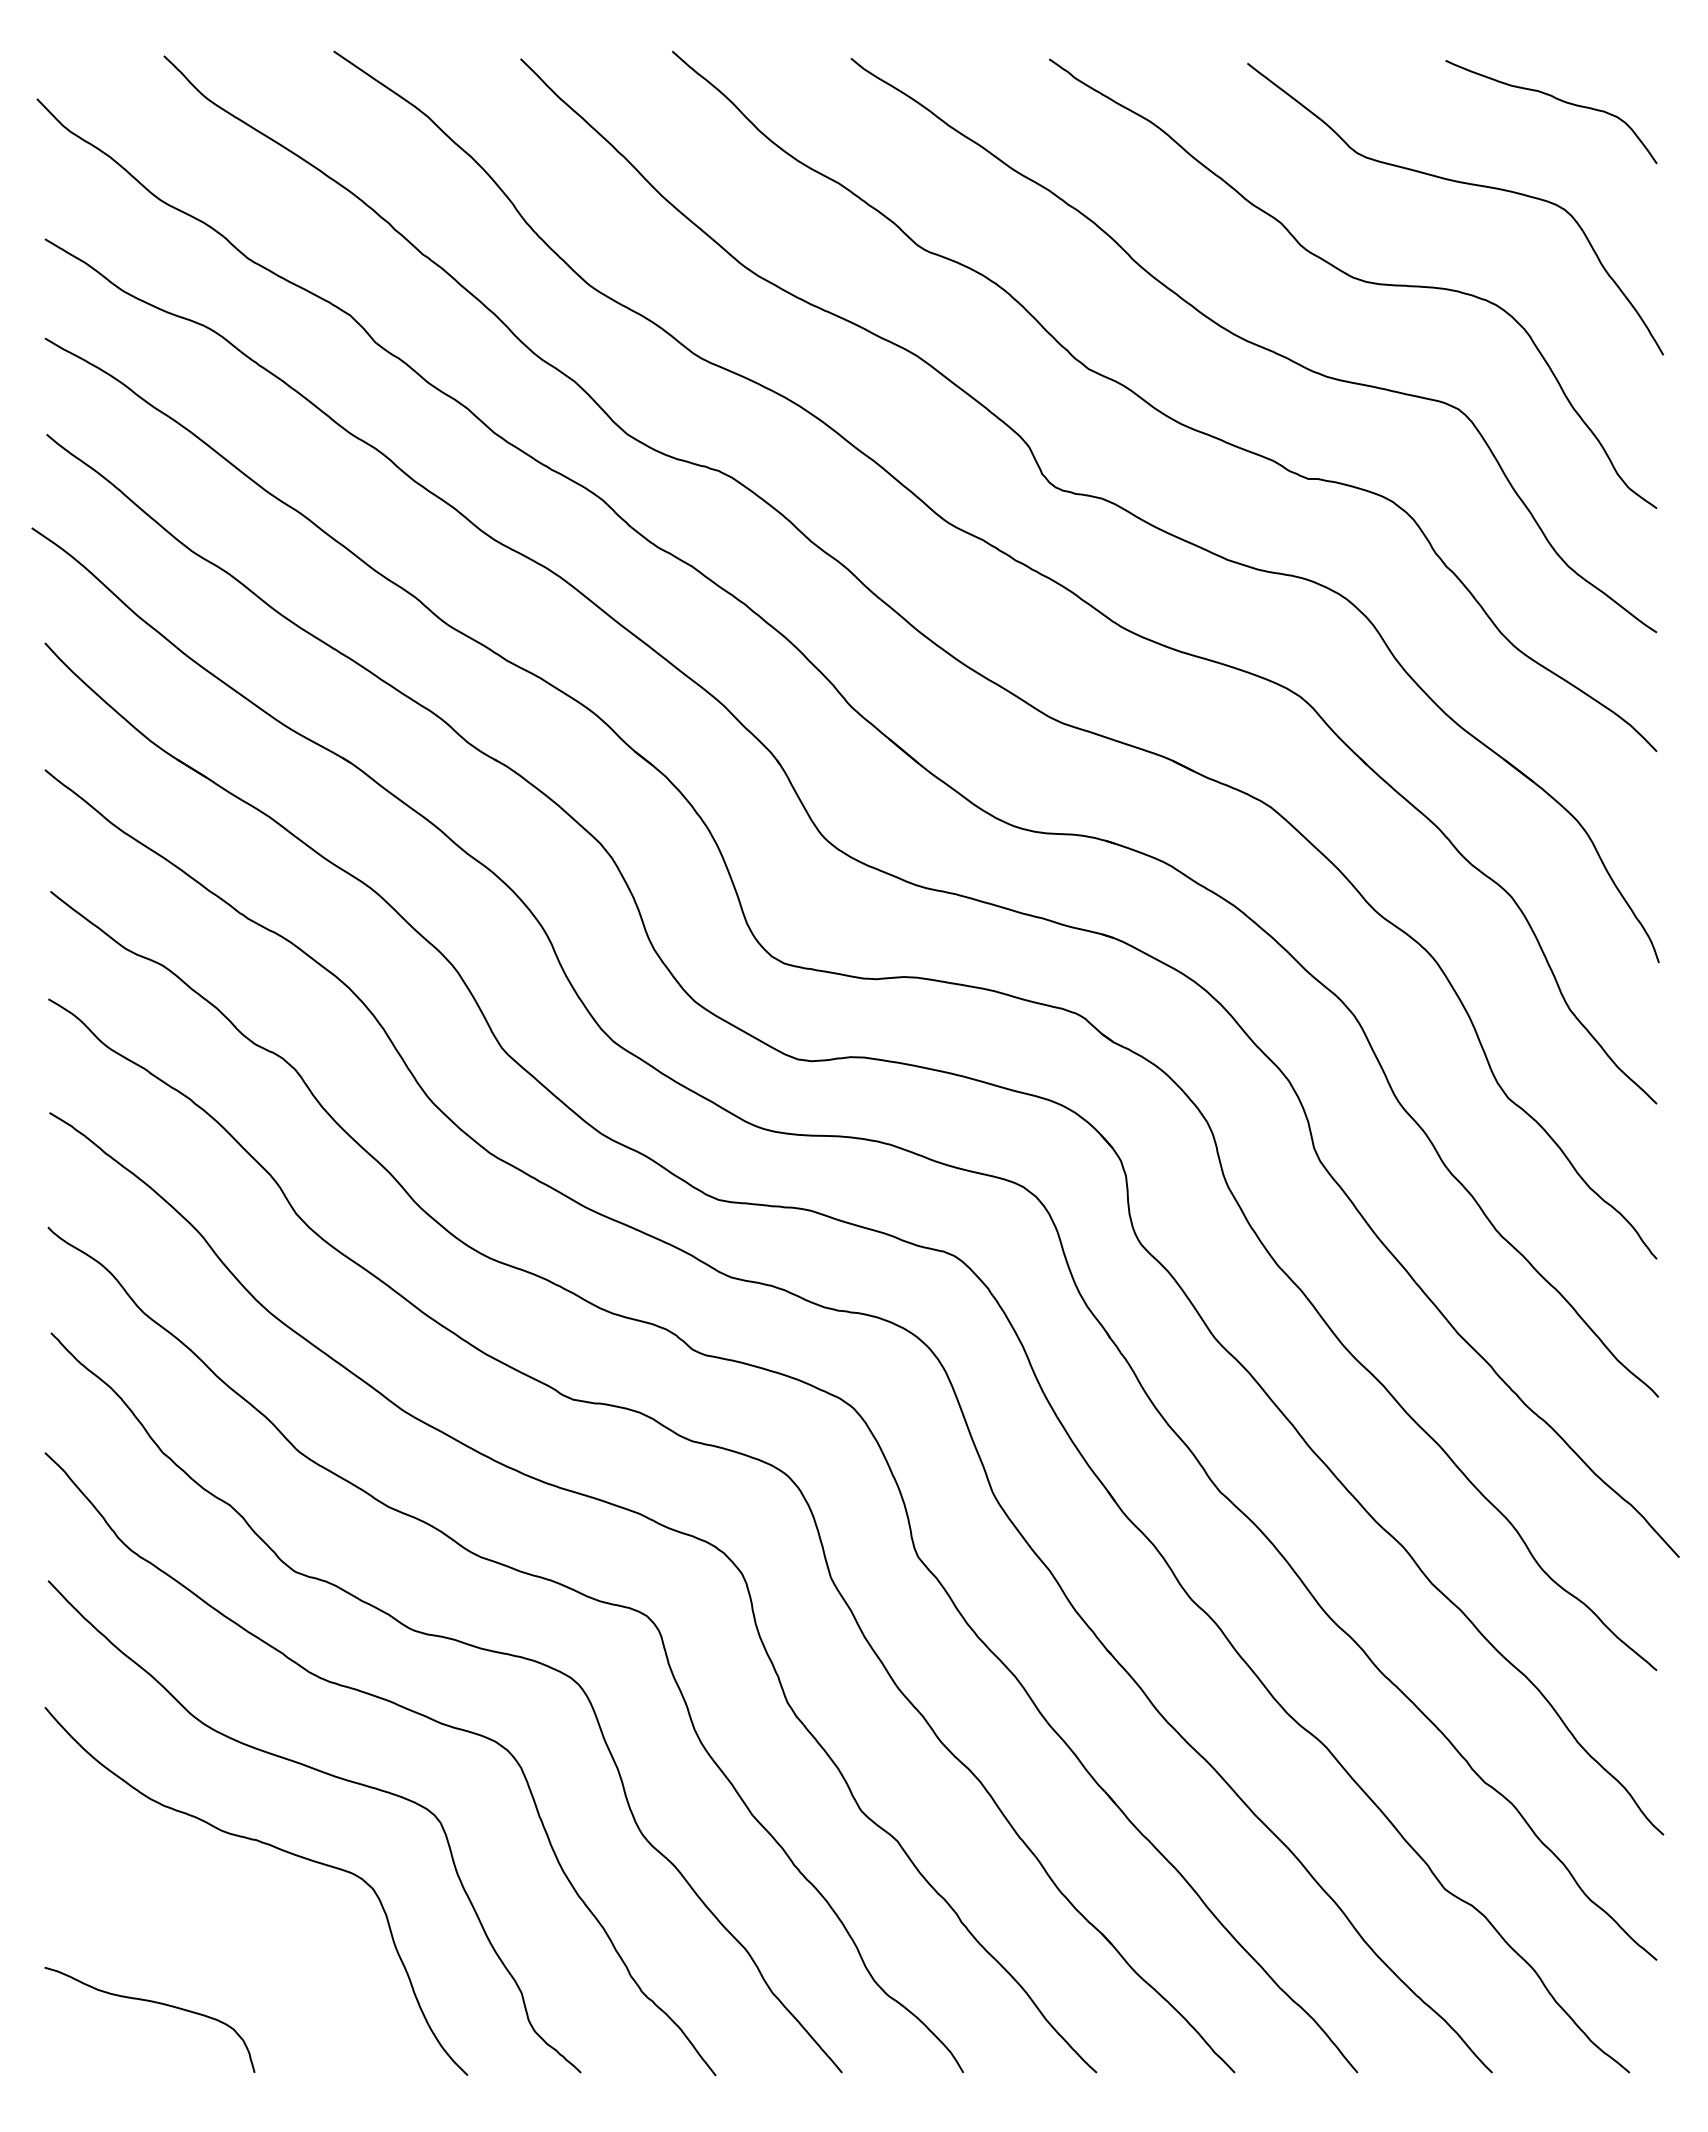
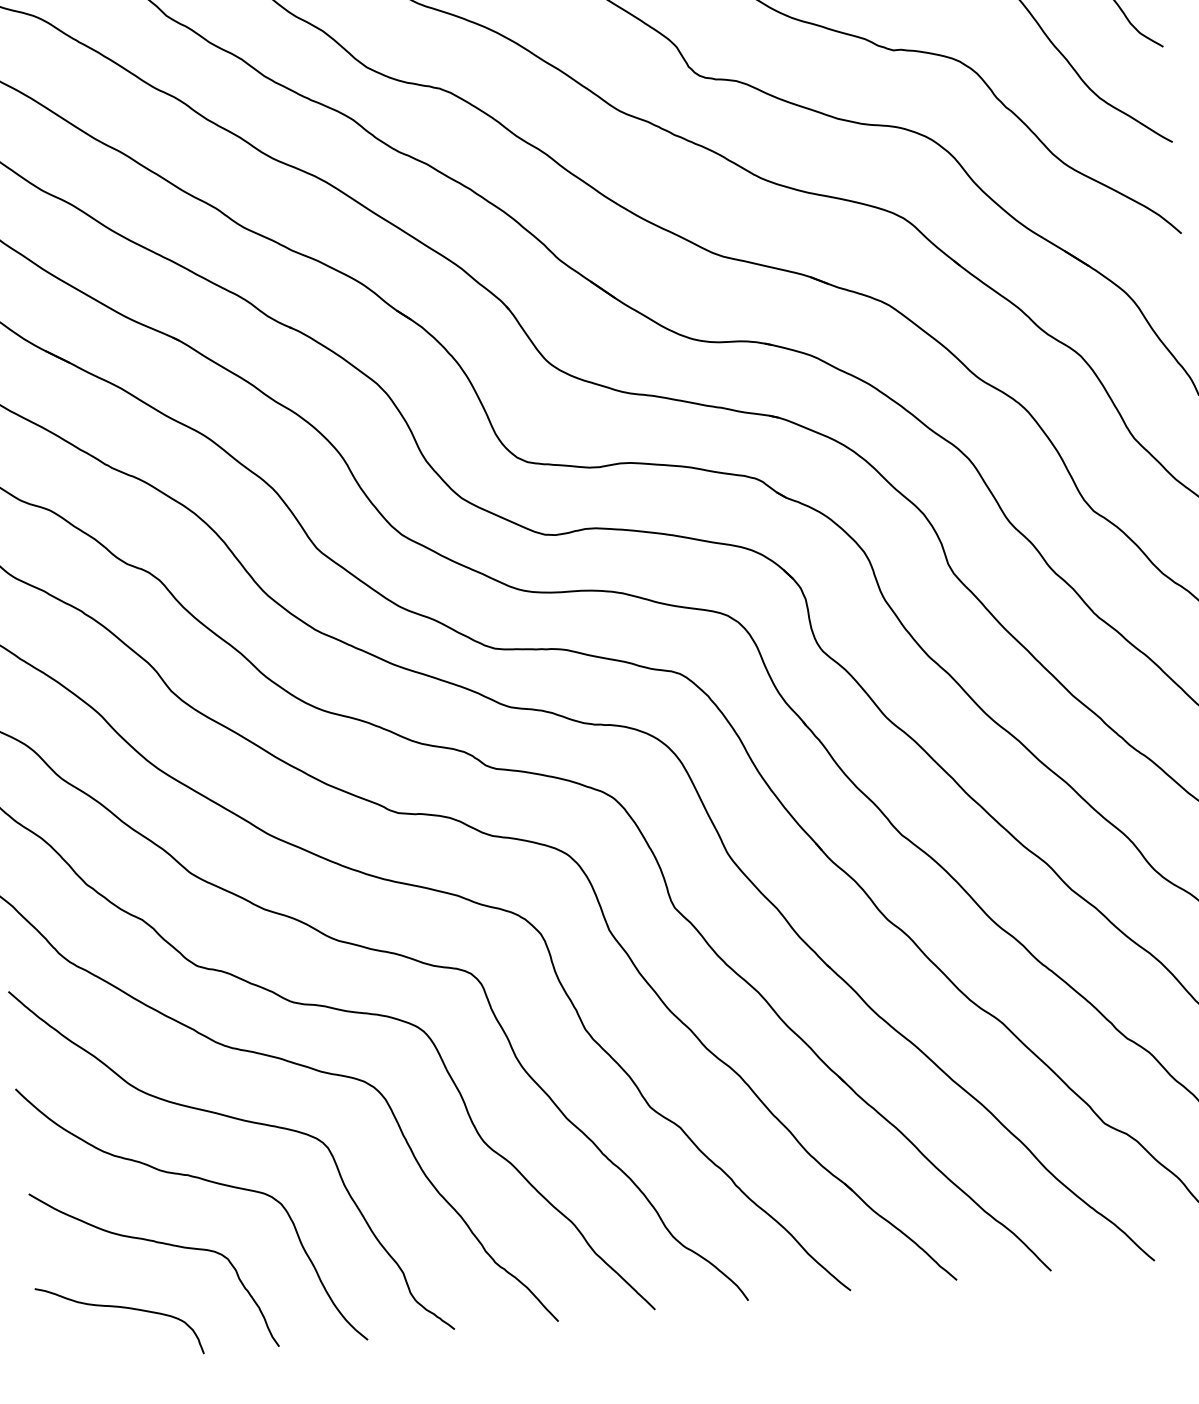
curve: (210, 1924) -> (158, 1243), added

